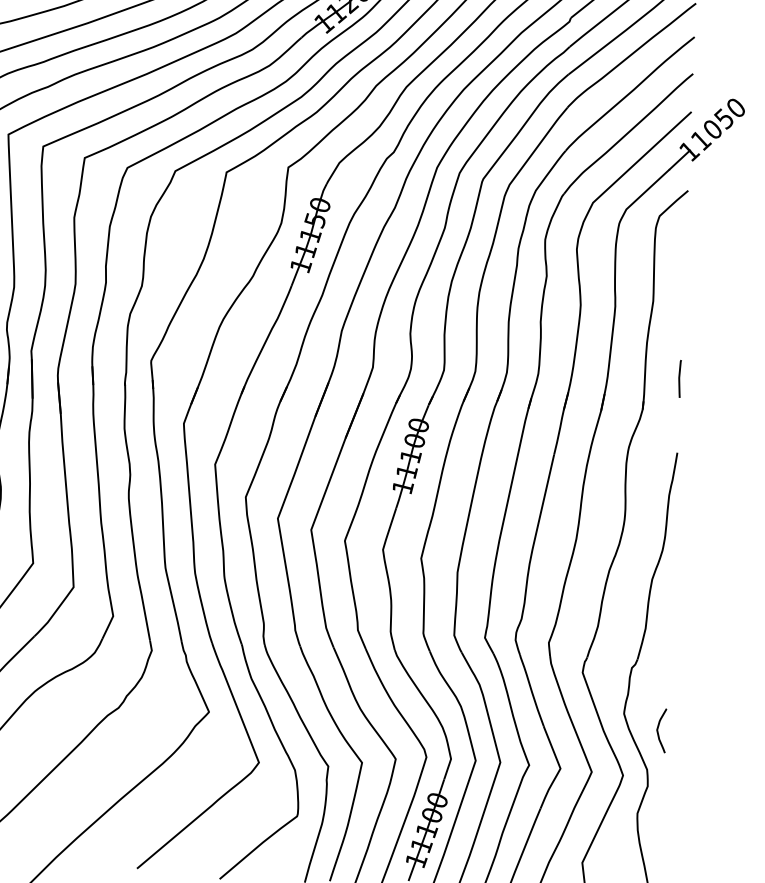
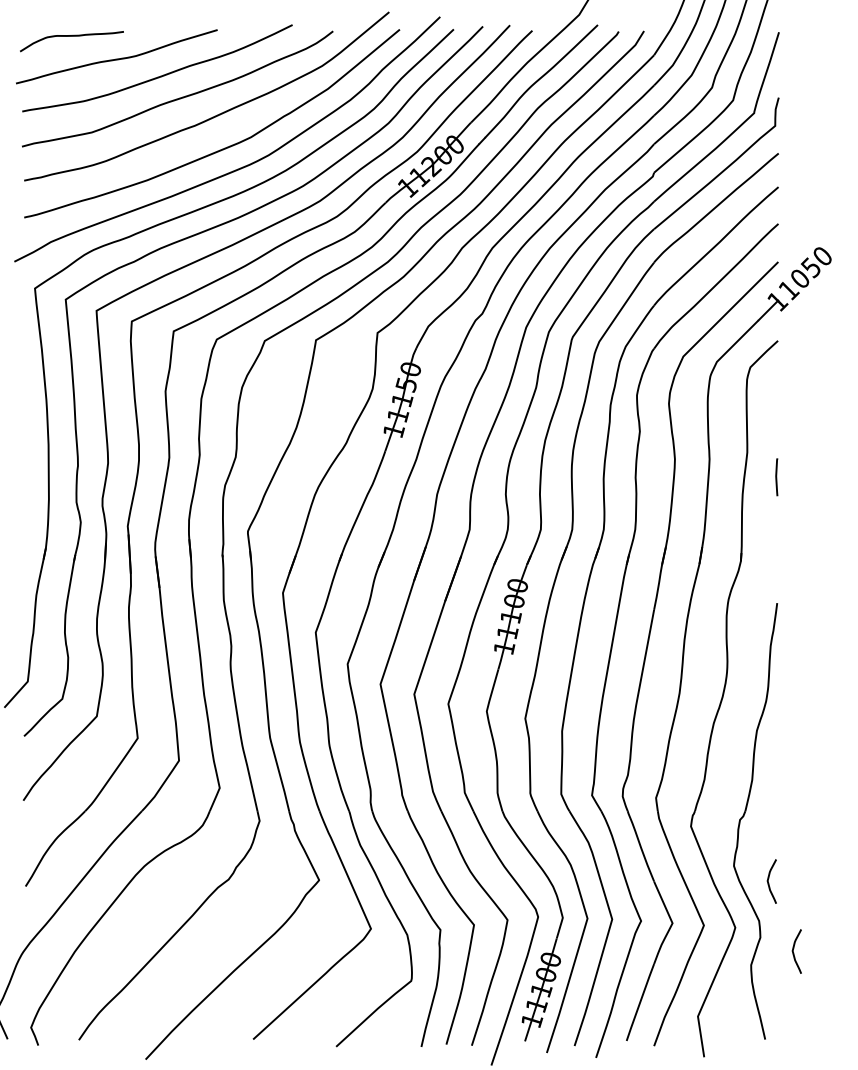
line: (679, 379) -> (776, 477), moved
curve: (681, 803) -> (794, 953), added

